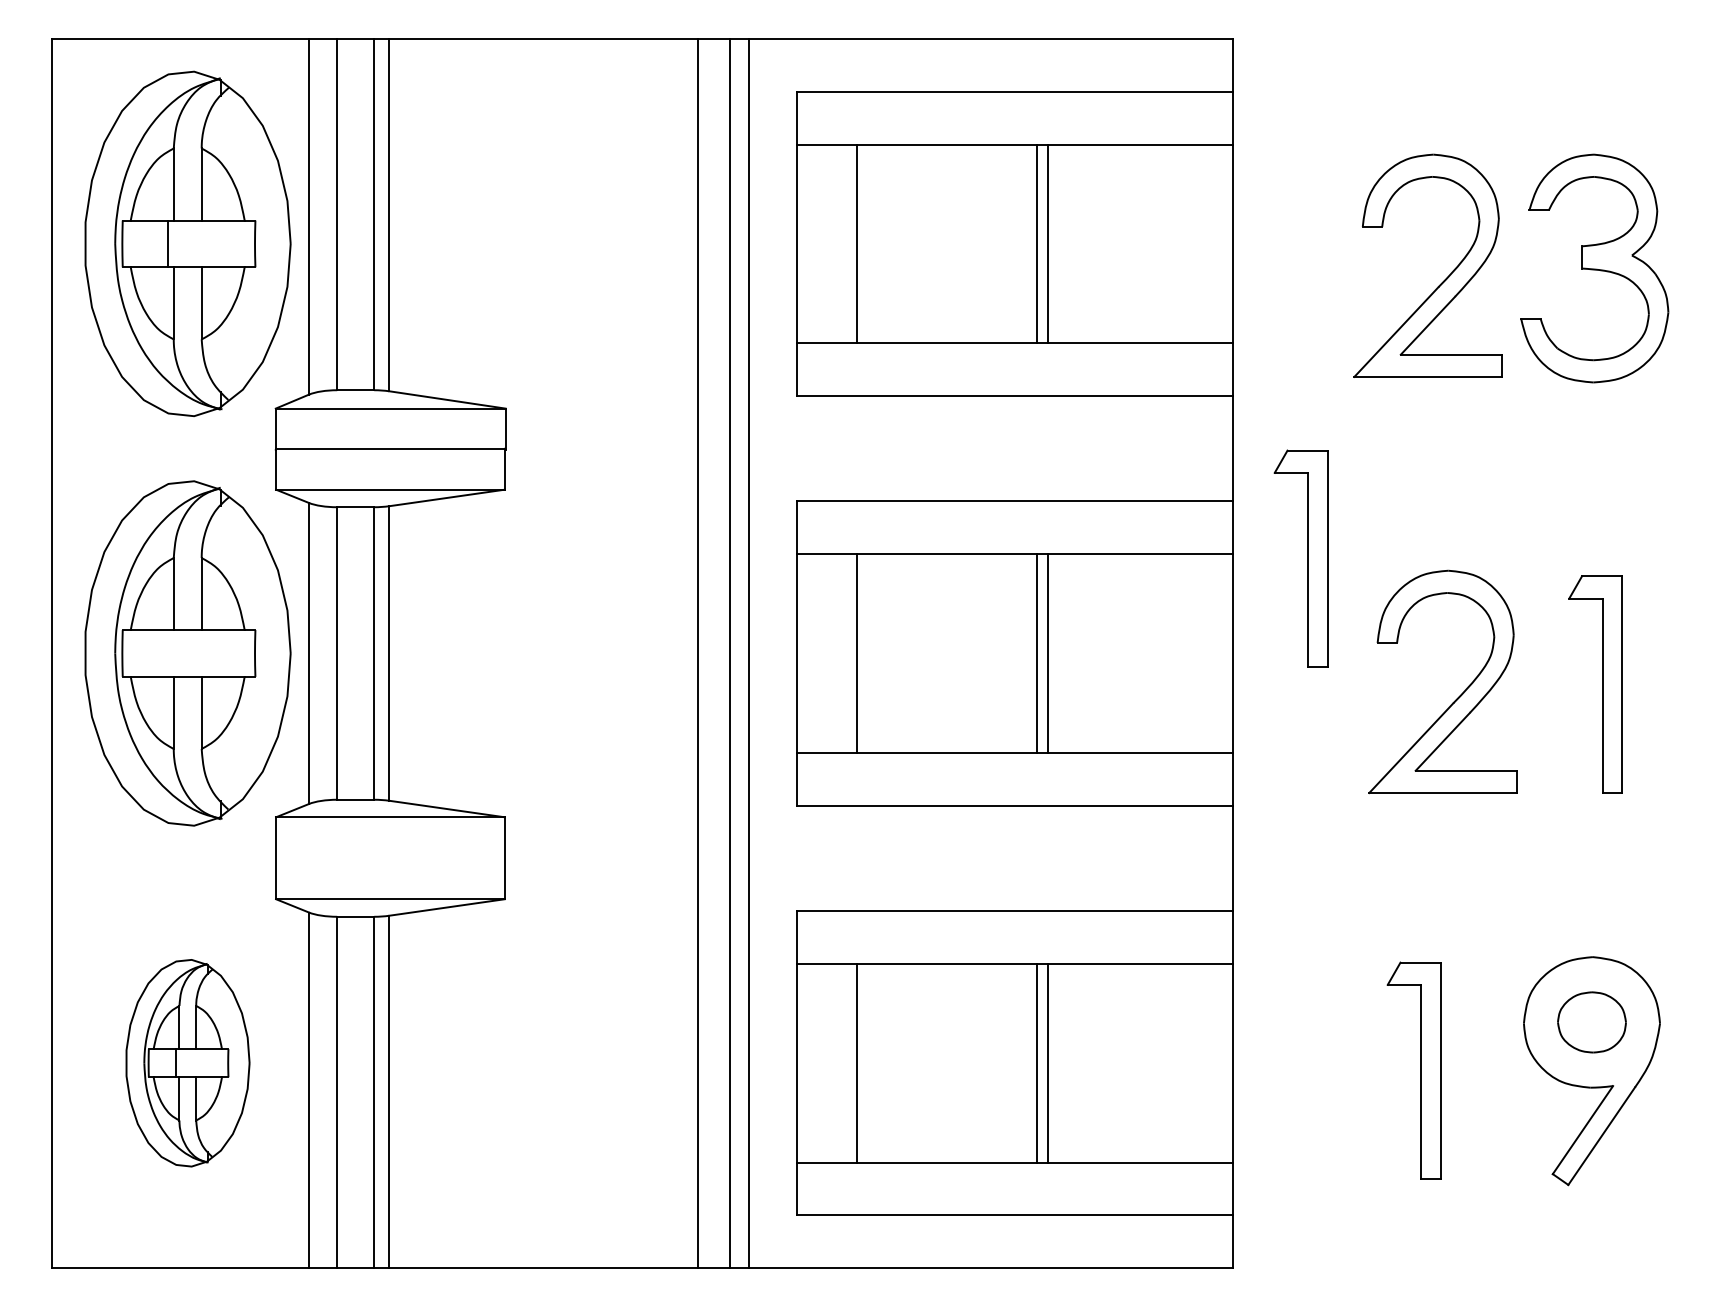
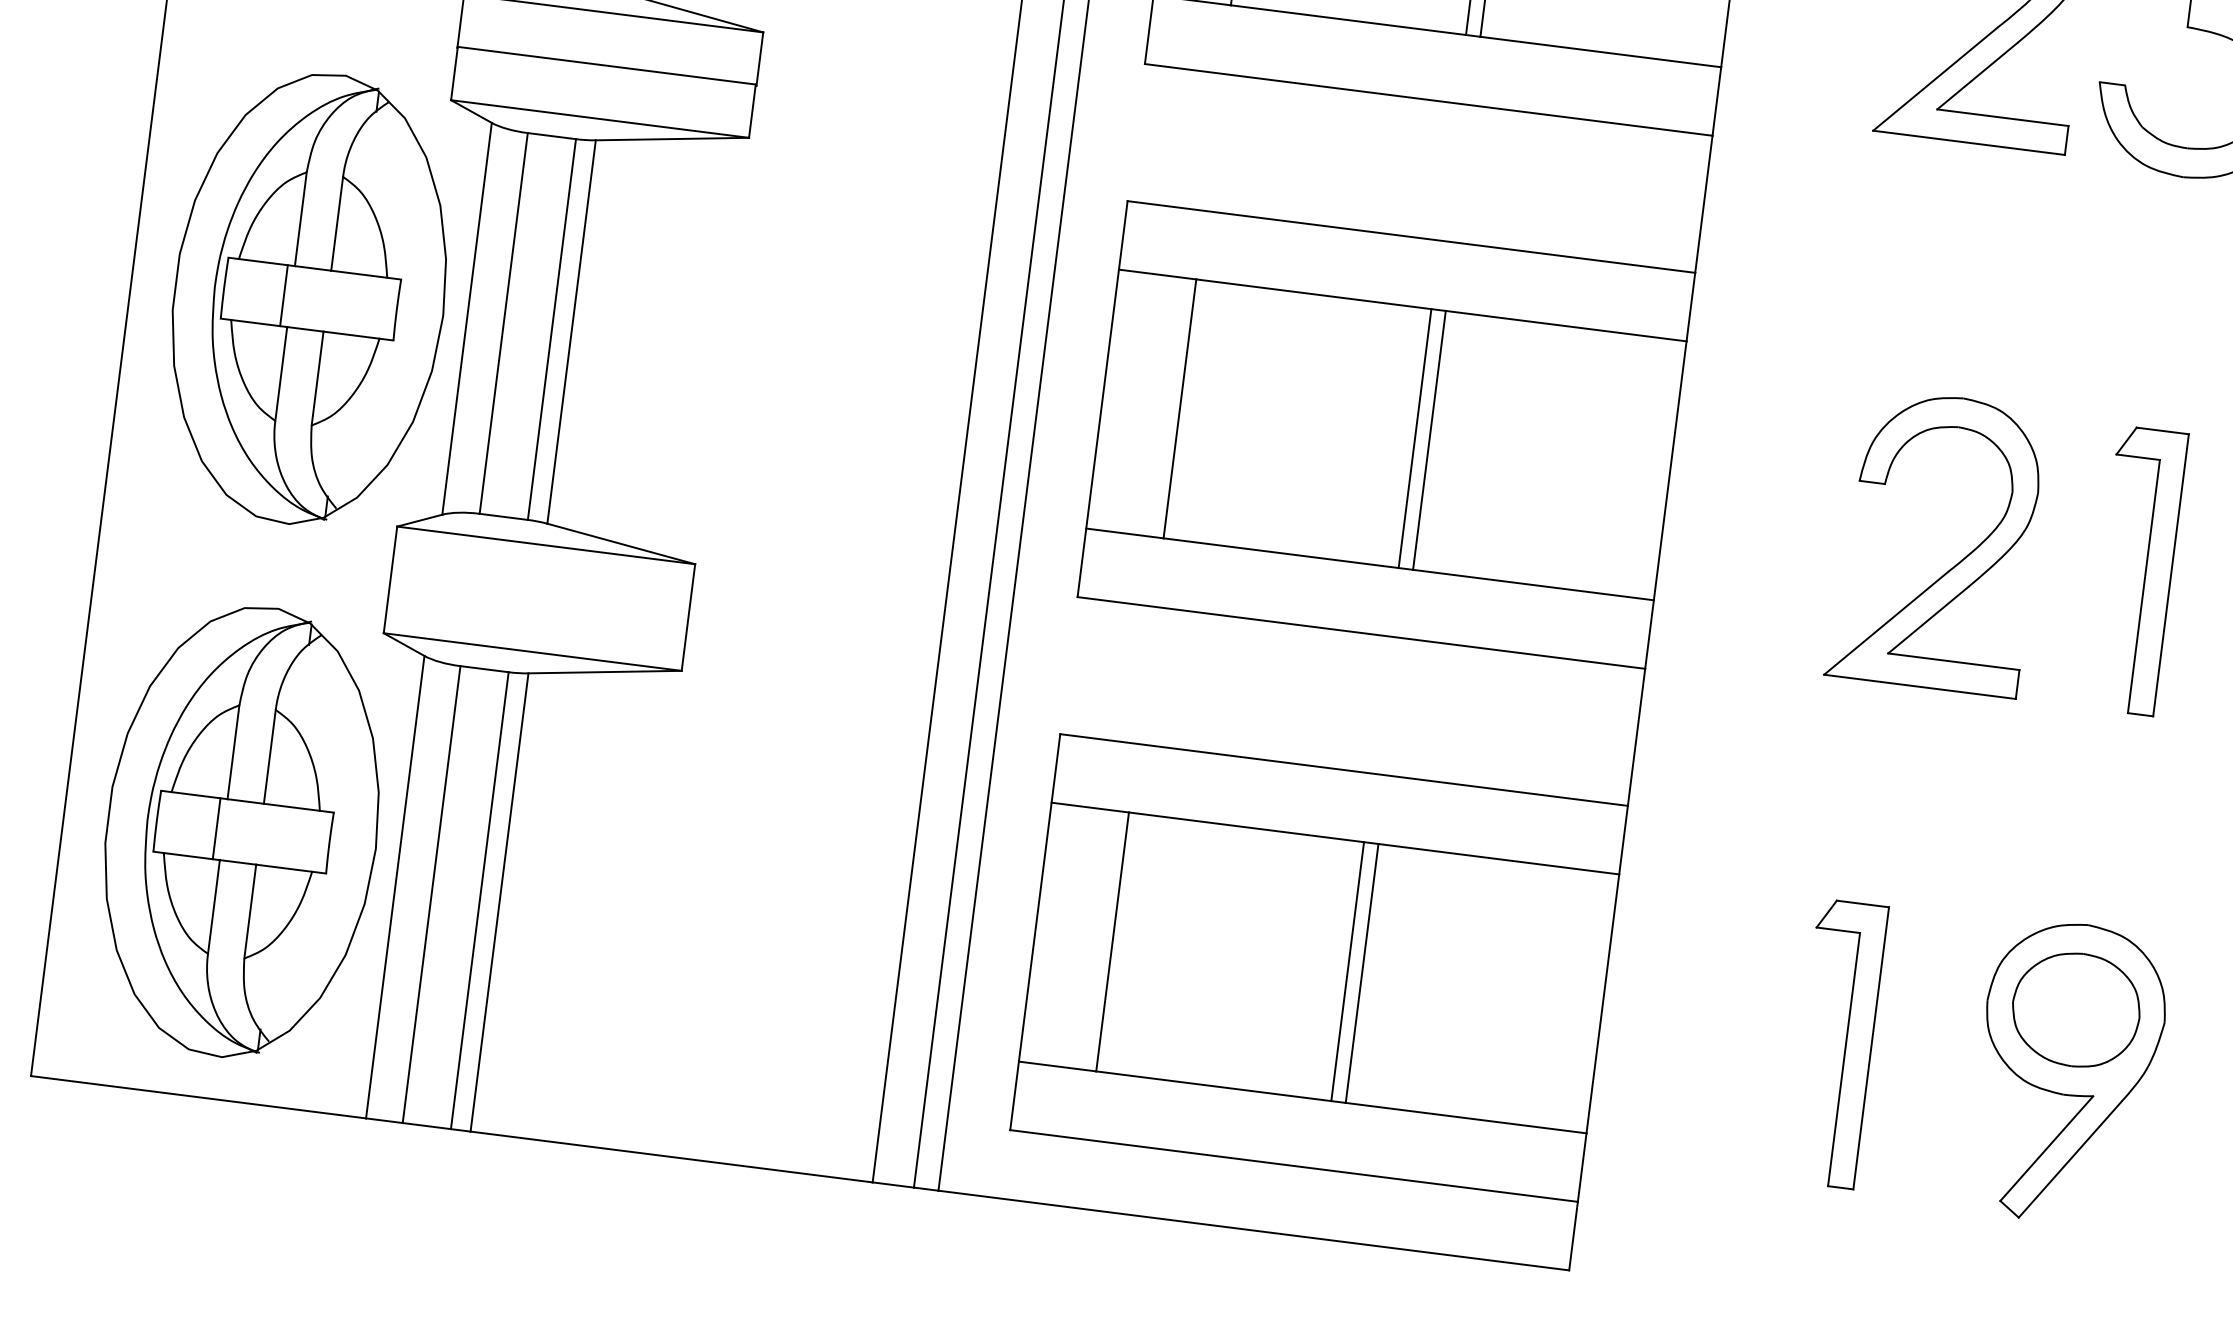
part: (1307, 558) -> (1782, 359), removed
line: (168, 653) -> (284, 295), added
part: (1591, 1022) -> (2075, 1009), size x1.43
part: (187, 1063) -> (241, 832), size x1.67

